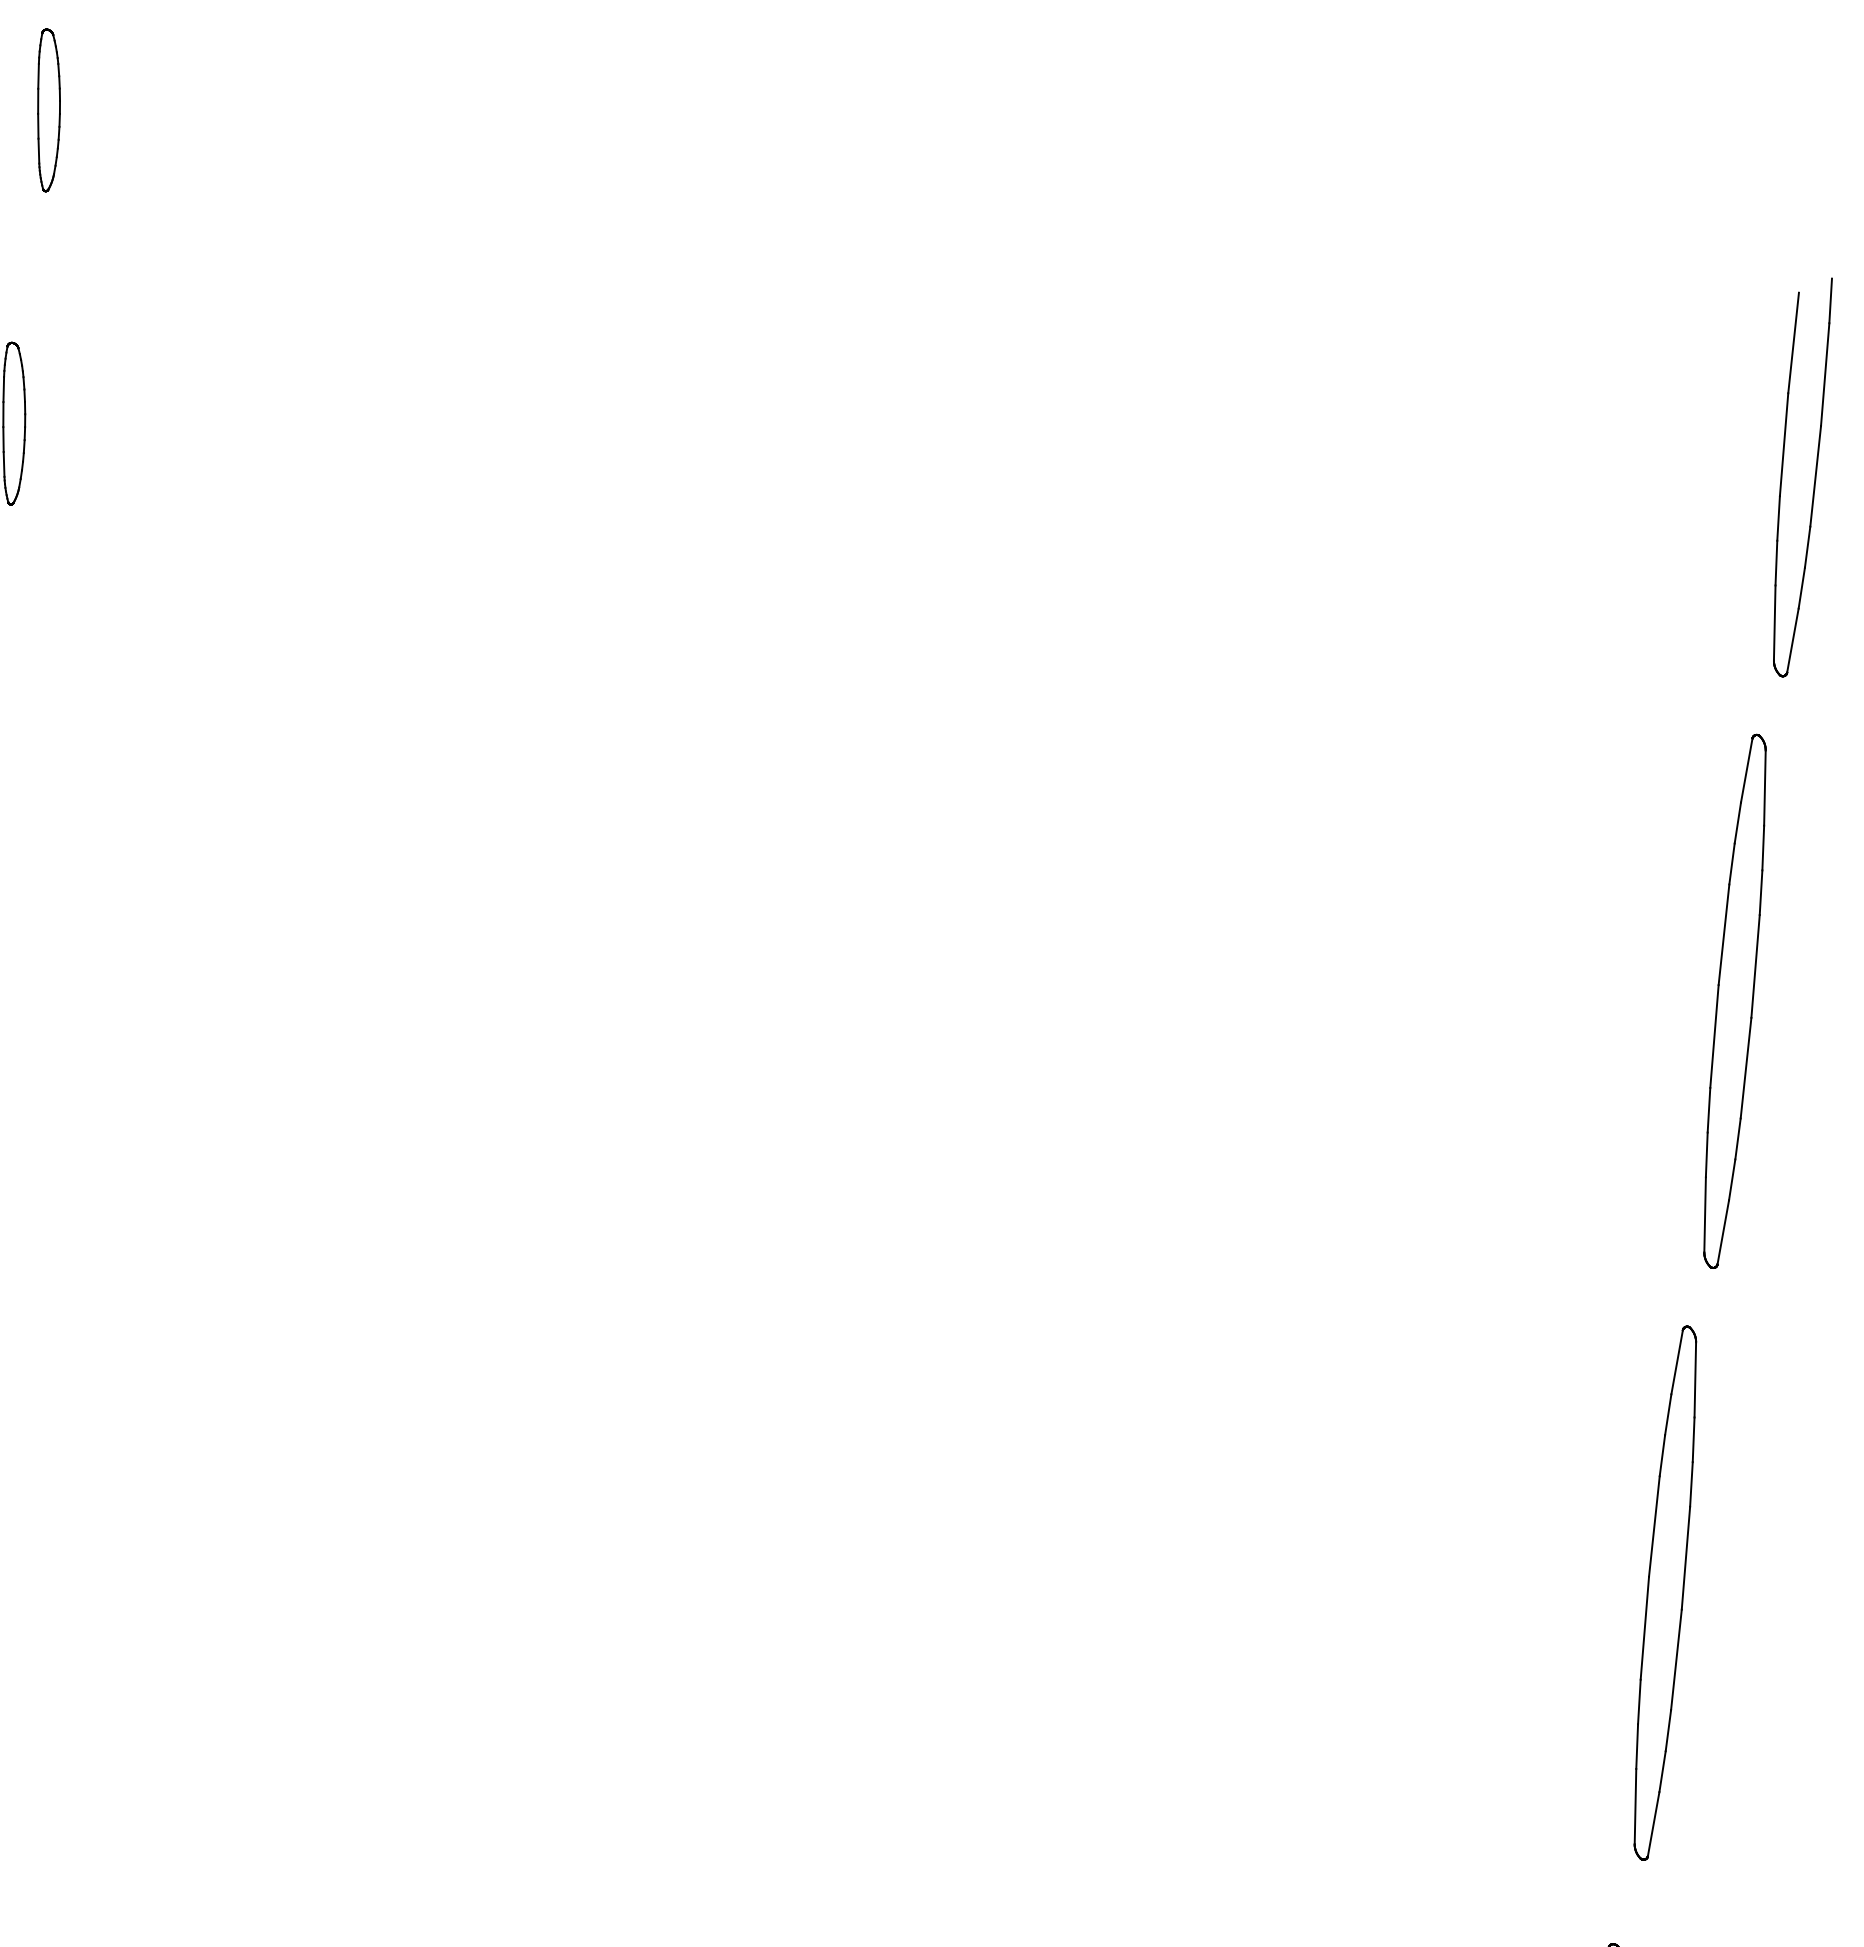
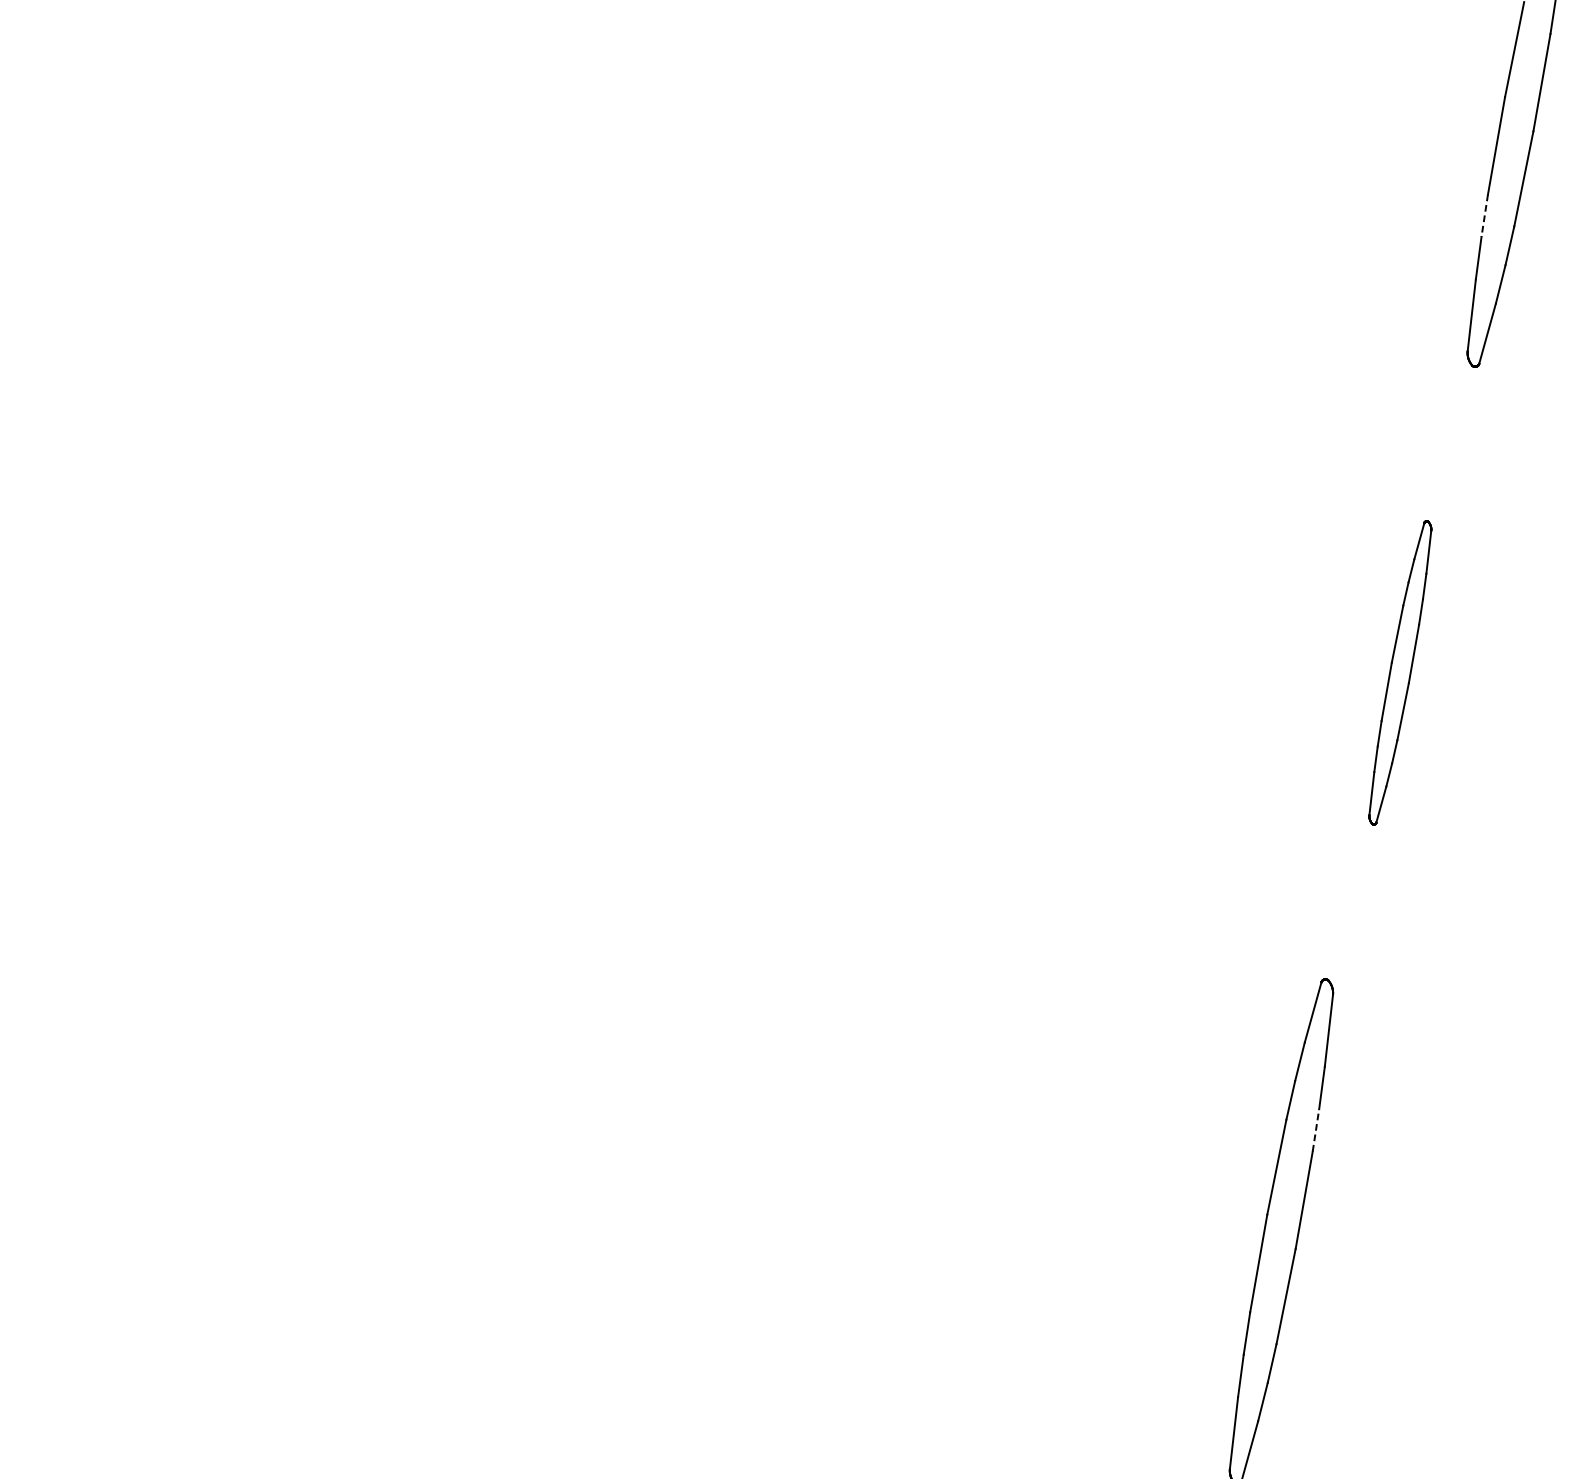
line: (1778, 518) -> (1484, 215), solid -> dashed
part: (1734, 1000) -> (1399, 672), size x0.6
line: (1691, 1483) -> (1316, 1129), solid -> dashed

